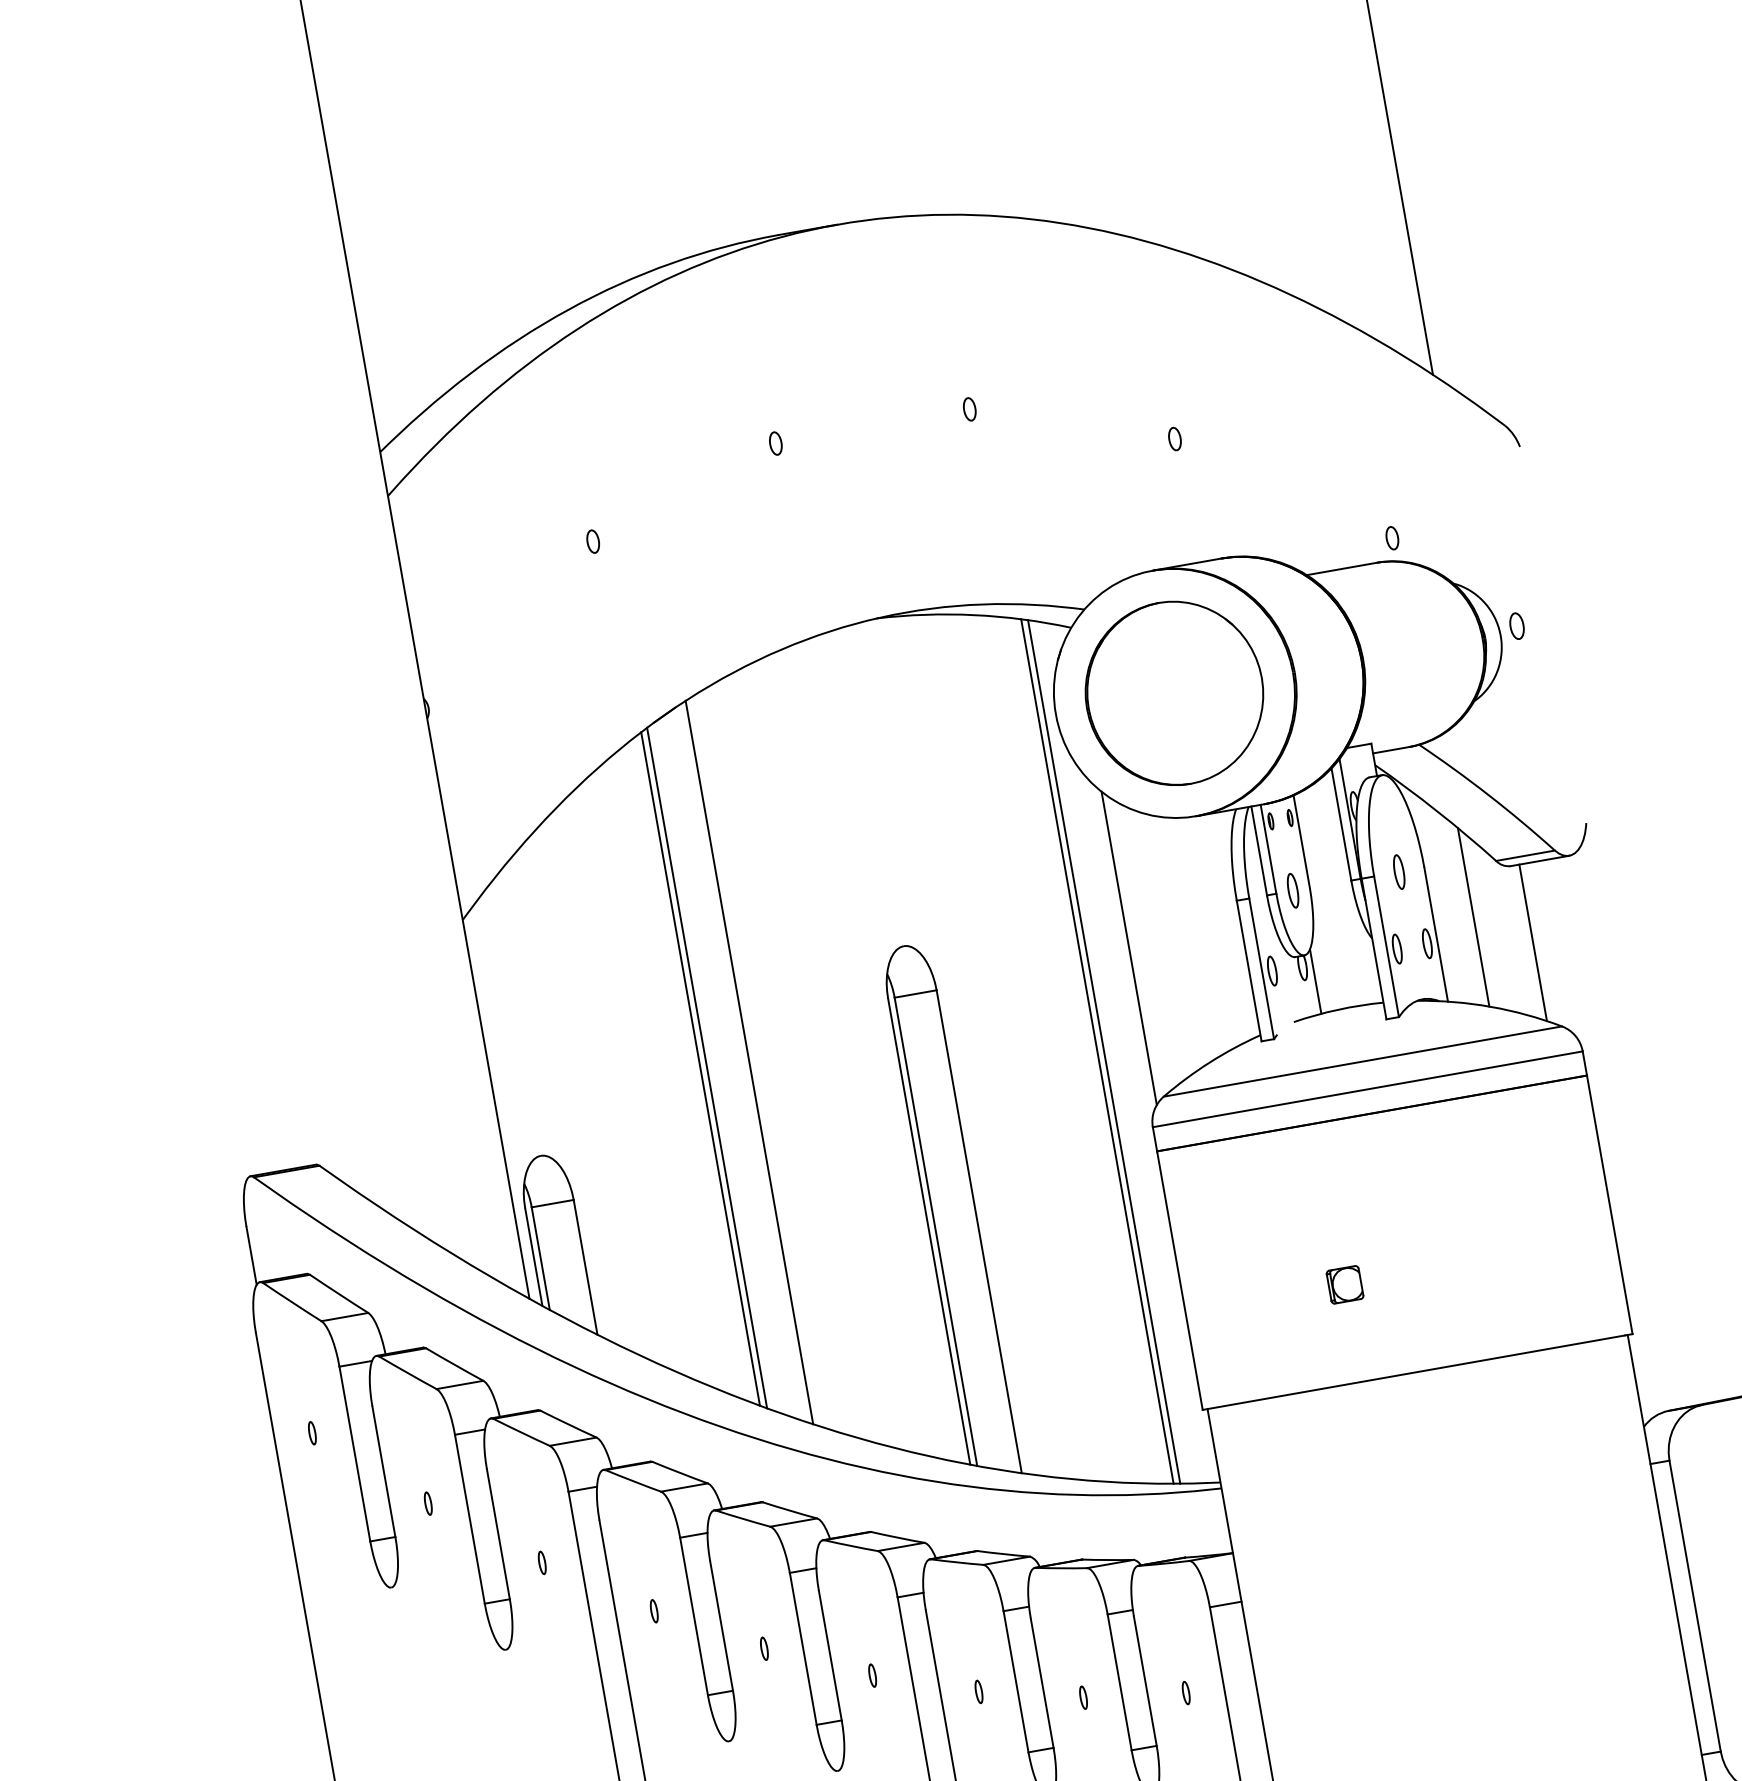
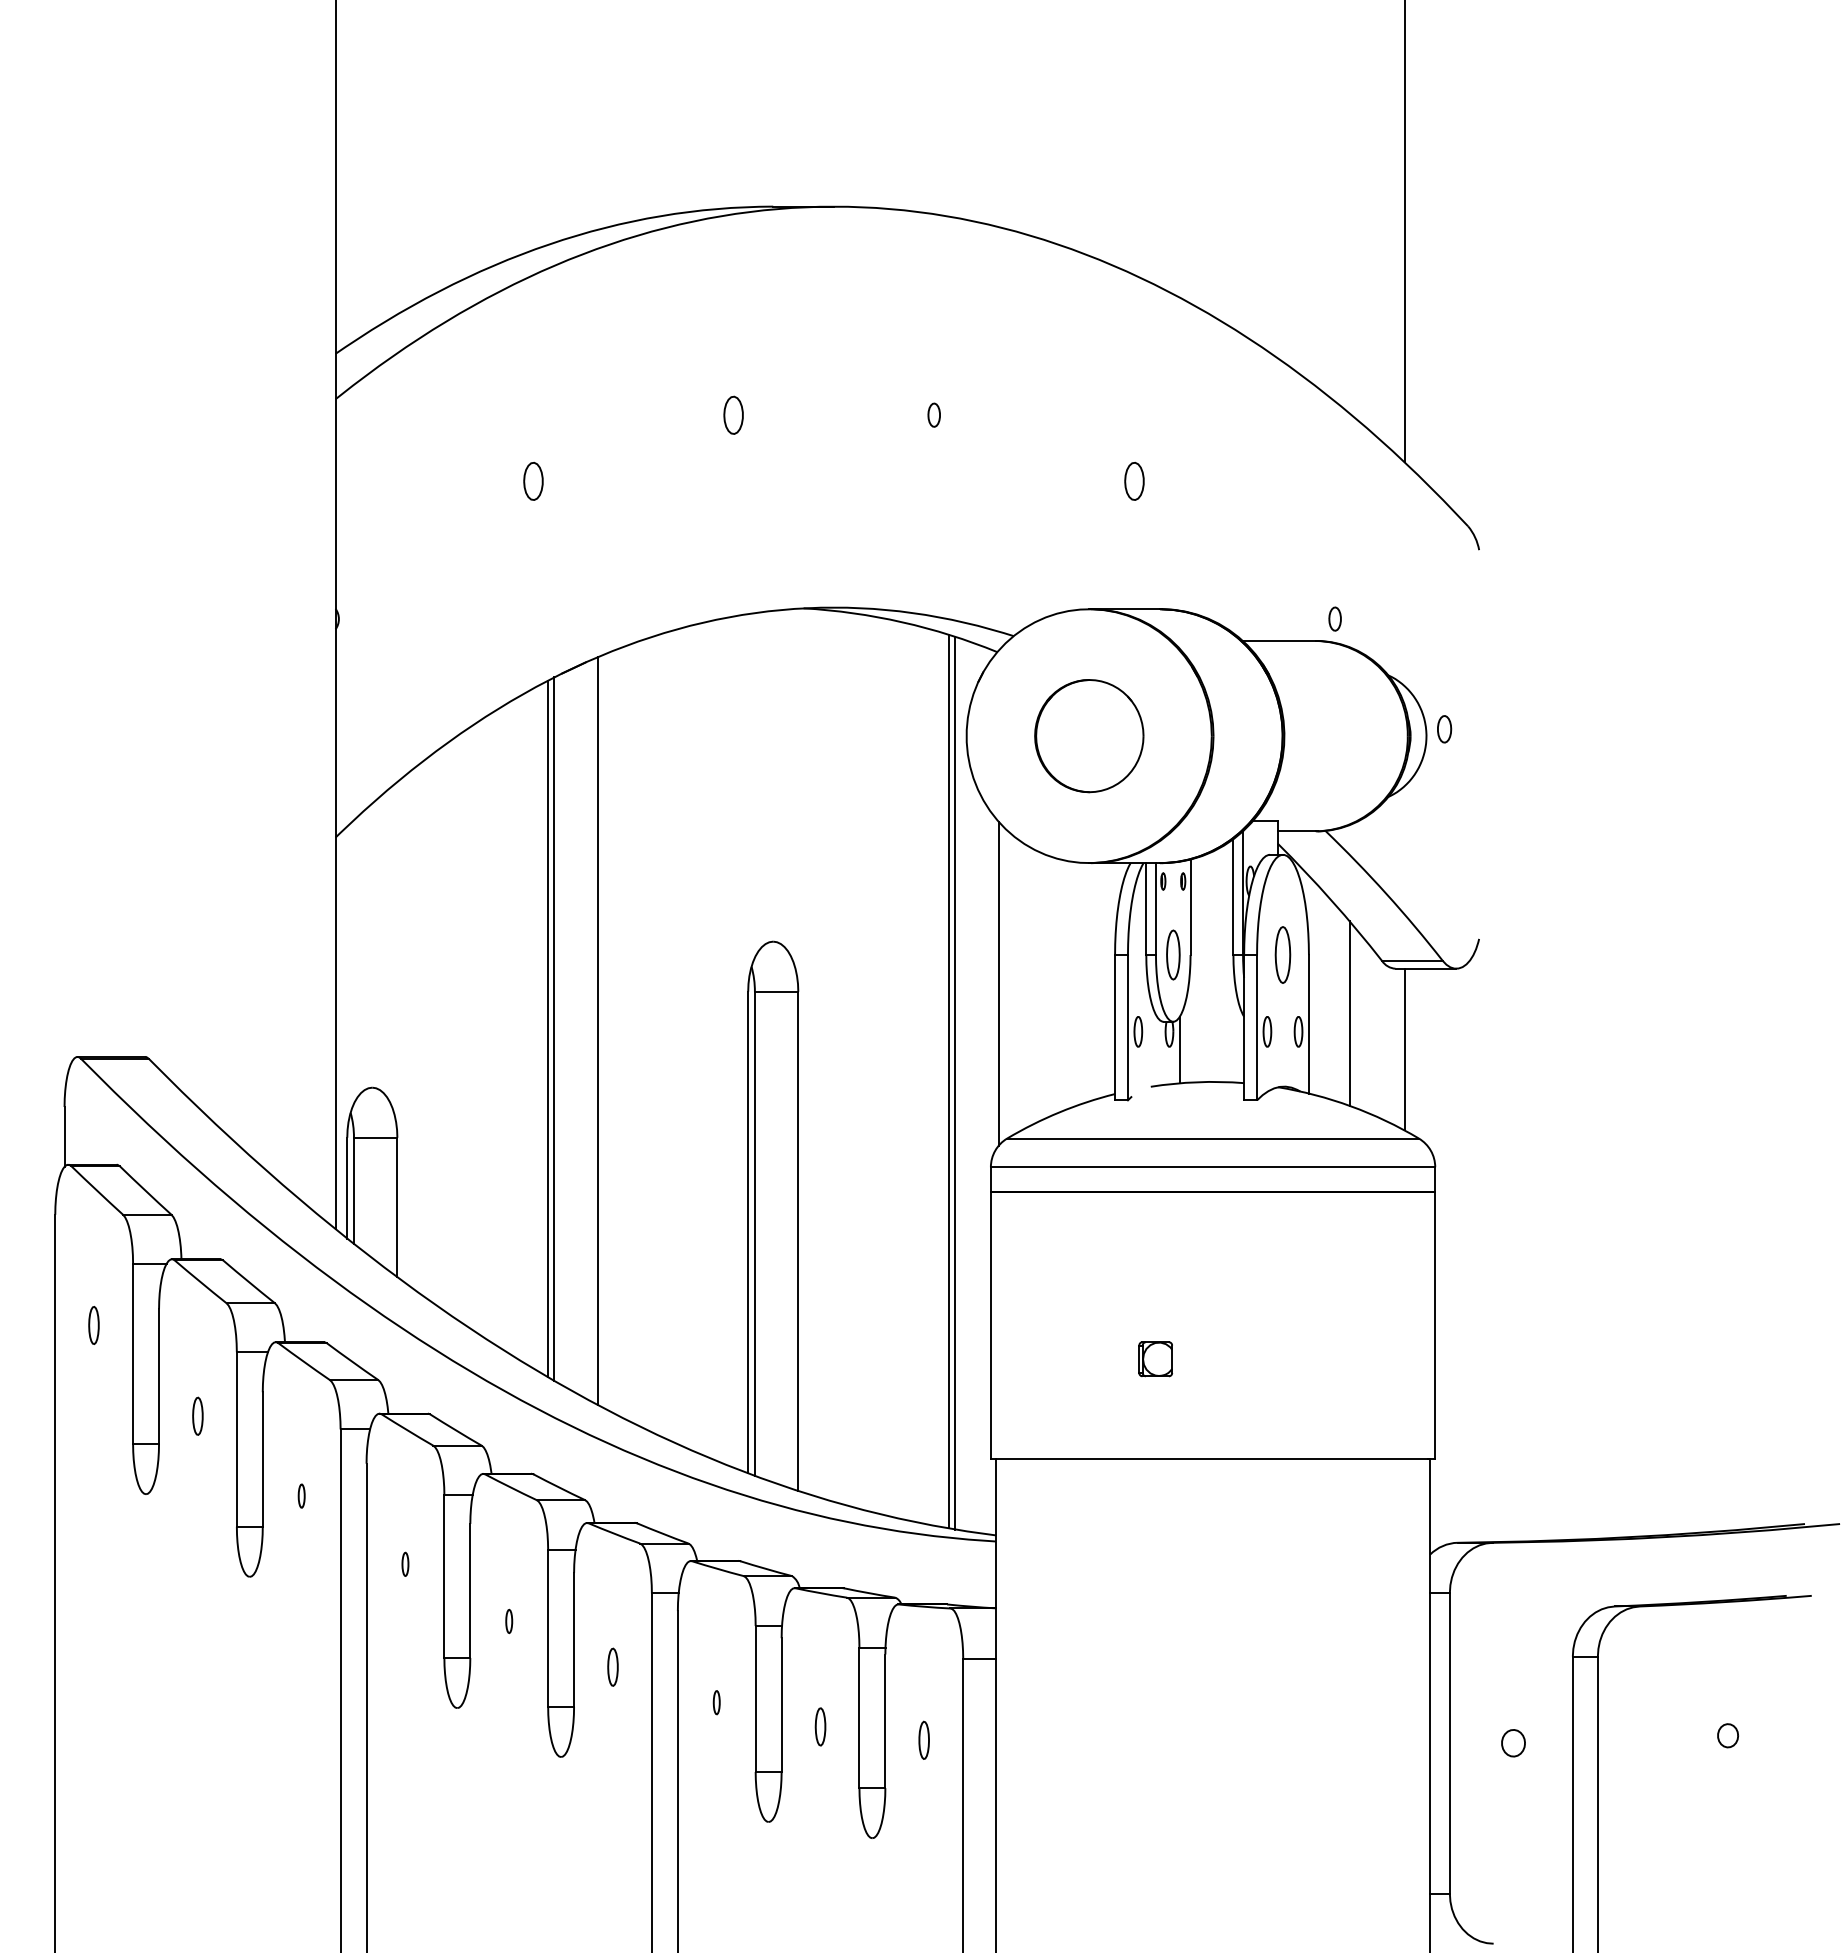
part: (1174, 438) -> (1134, 480), size x1.6
part: (775, 442) -> (733, 414), size x1.6
part: (592, 541) -> (532, 480), size x1.6
part: (1174, 692) -> (1089, 735), size x0.6
part: (1398, 871) -> (1282, 954), size x1.6
part: (1292, 890) -> (1172, 954), size x1.4
part: (312, 1433) -> (94, 1325), size x1.6
part: (427, 1503) -> (197, 1416), size x1.6
part: (872, 1675) -> (612, 1667), size x1.6
part: (1186, 1693) -> (924, 1740), size x1.6
part: (1083, 1697) -> (820, 1726), size x1.6

